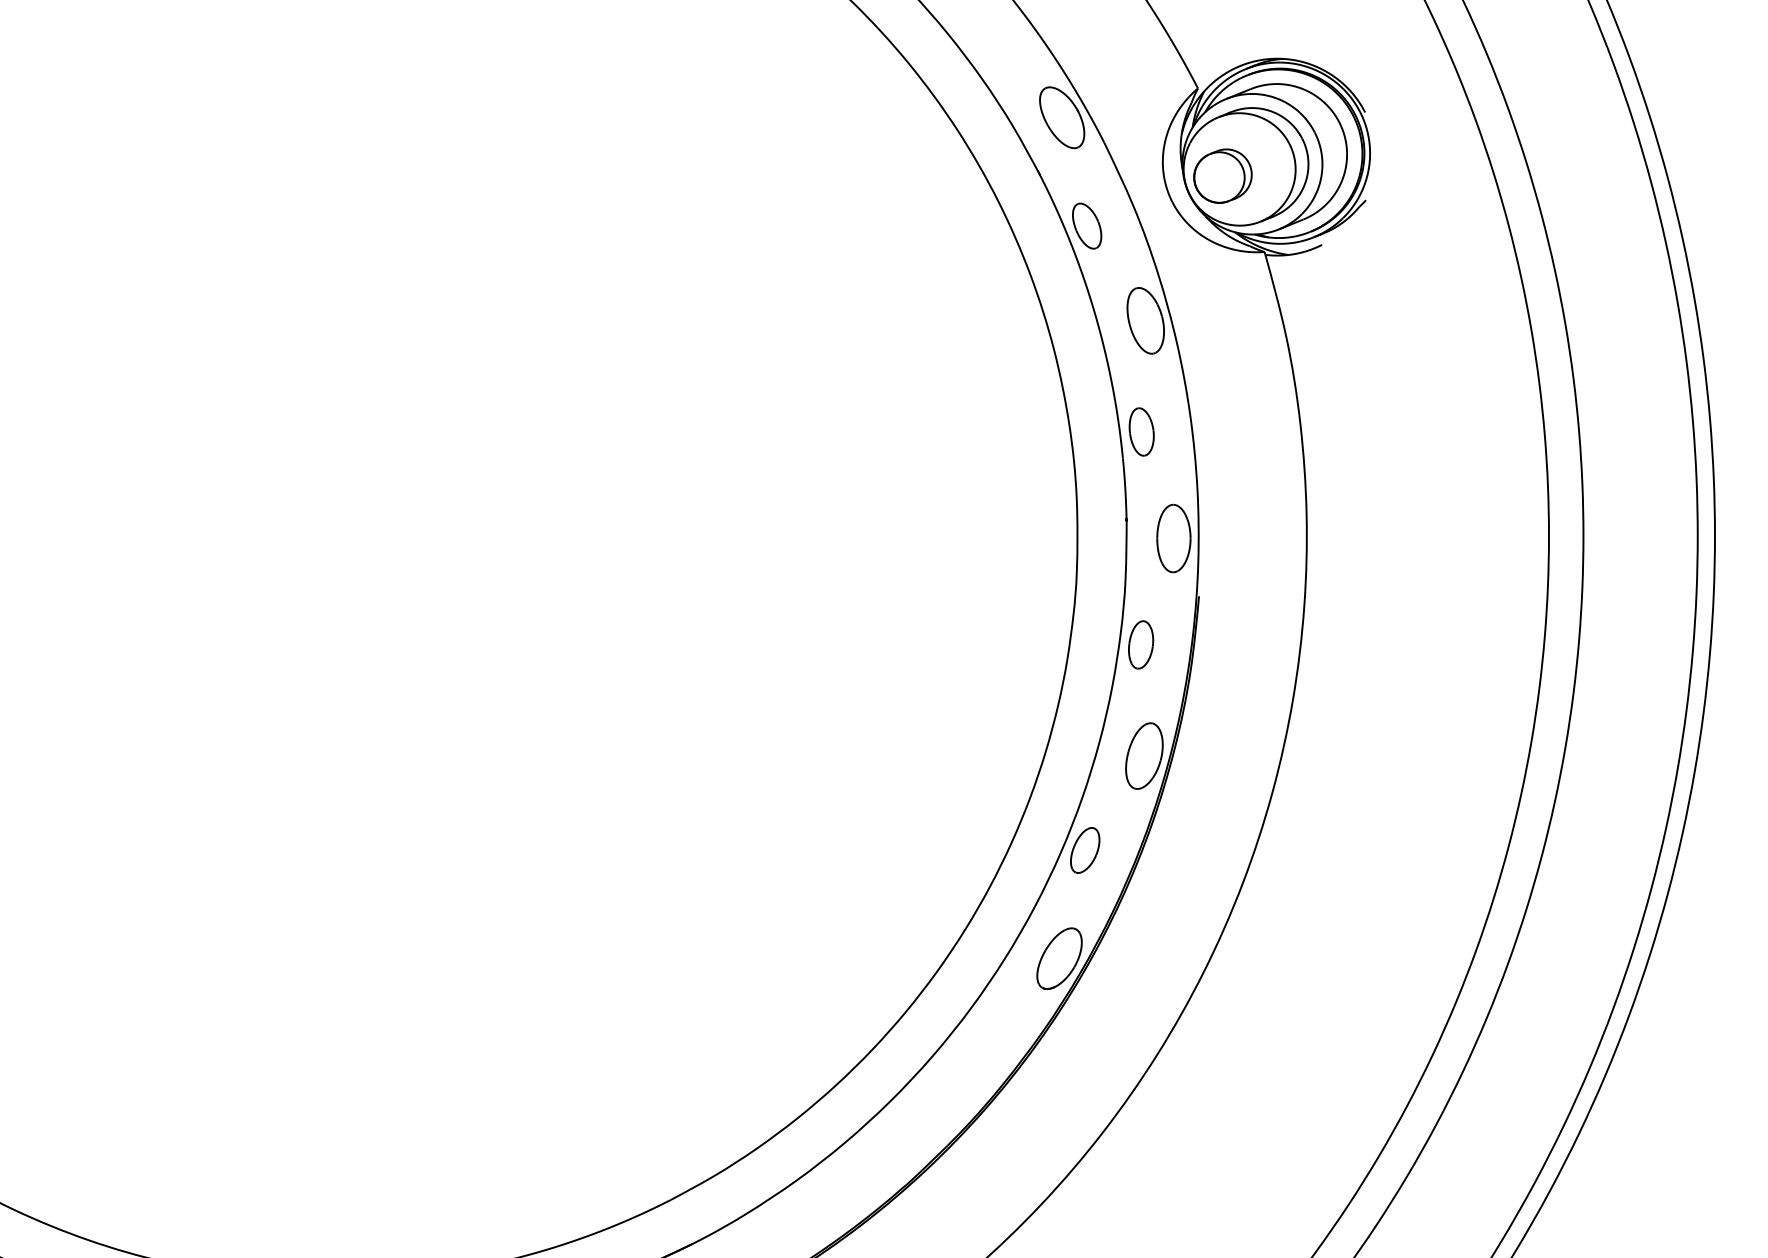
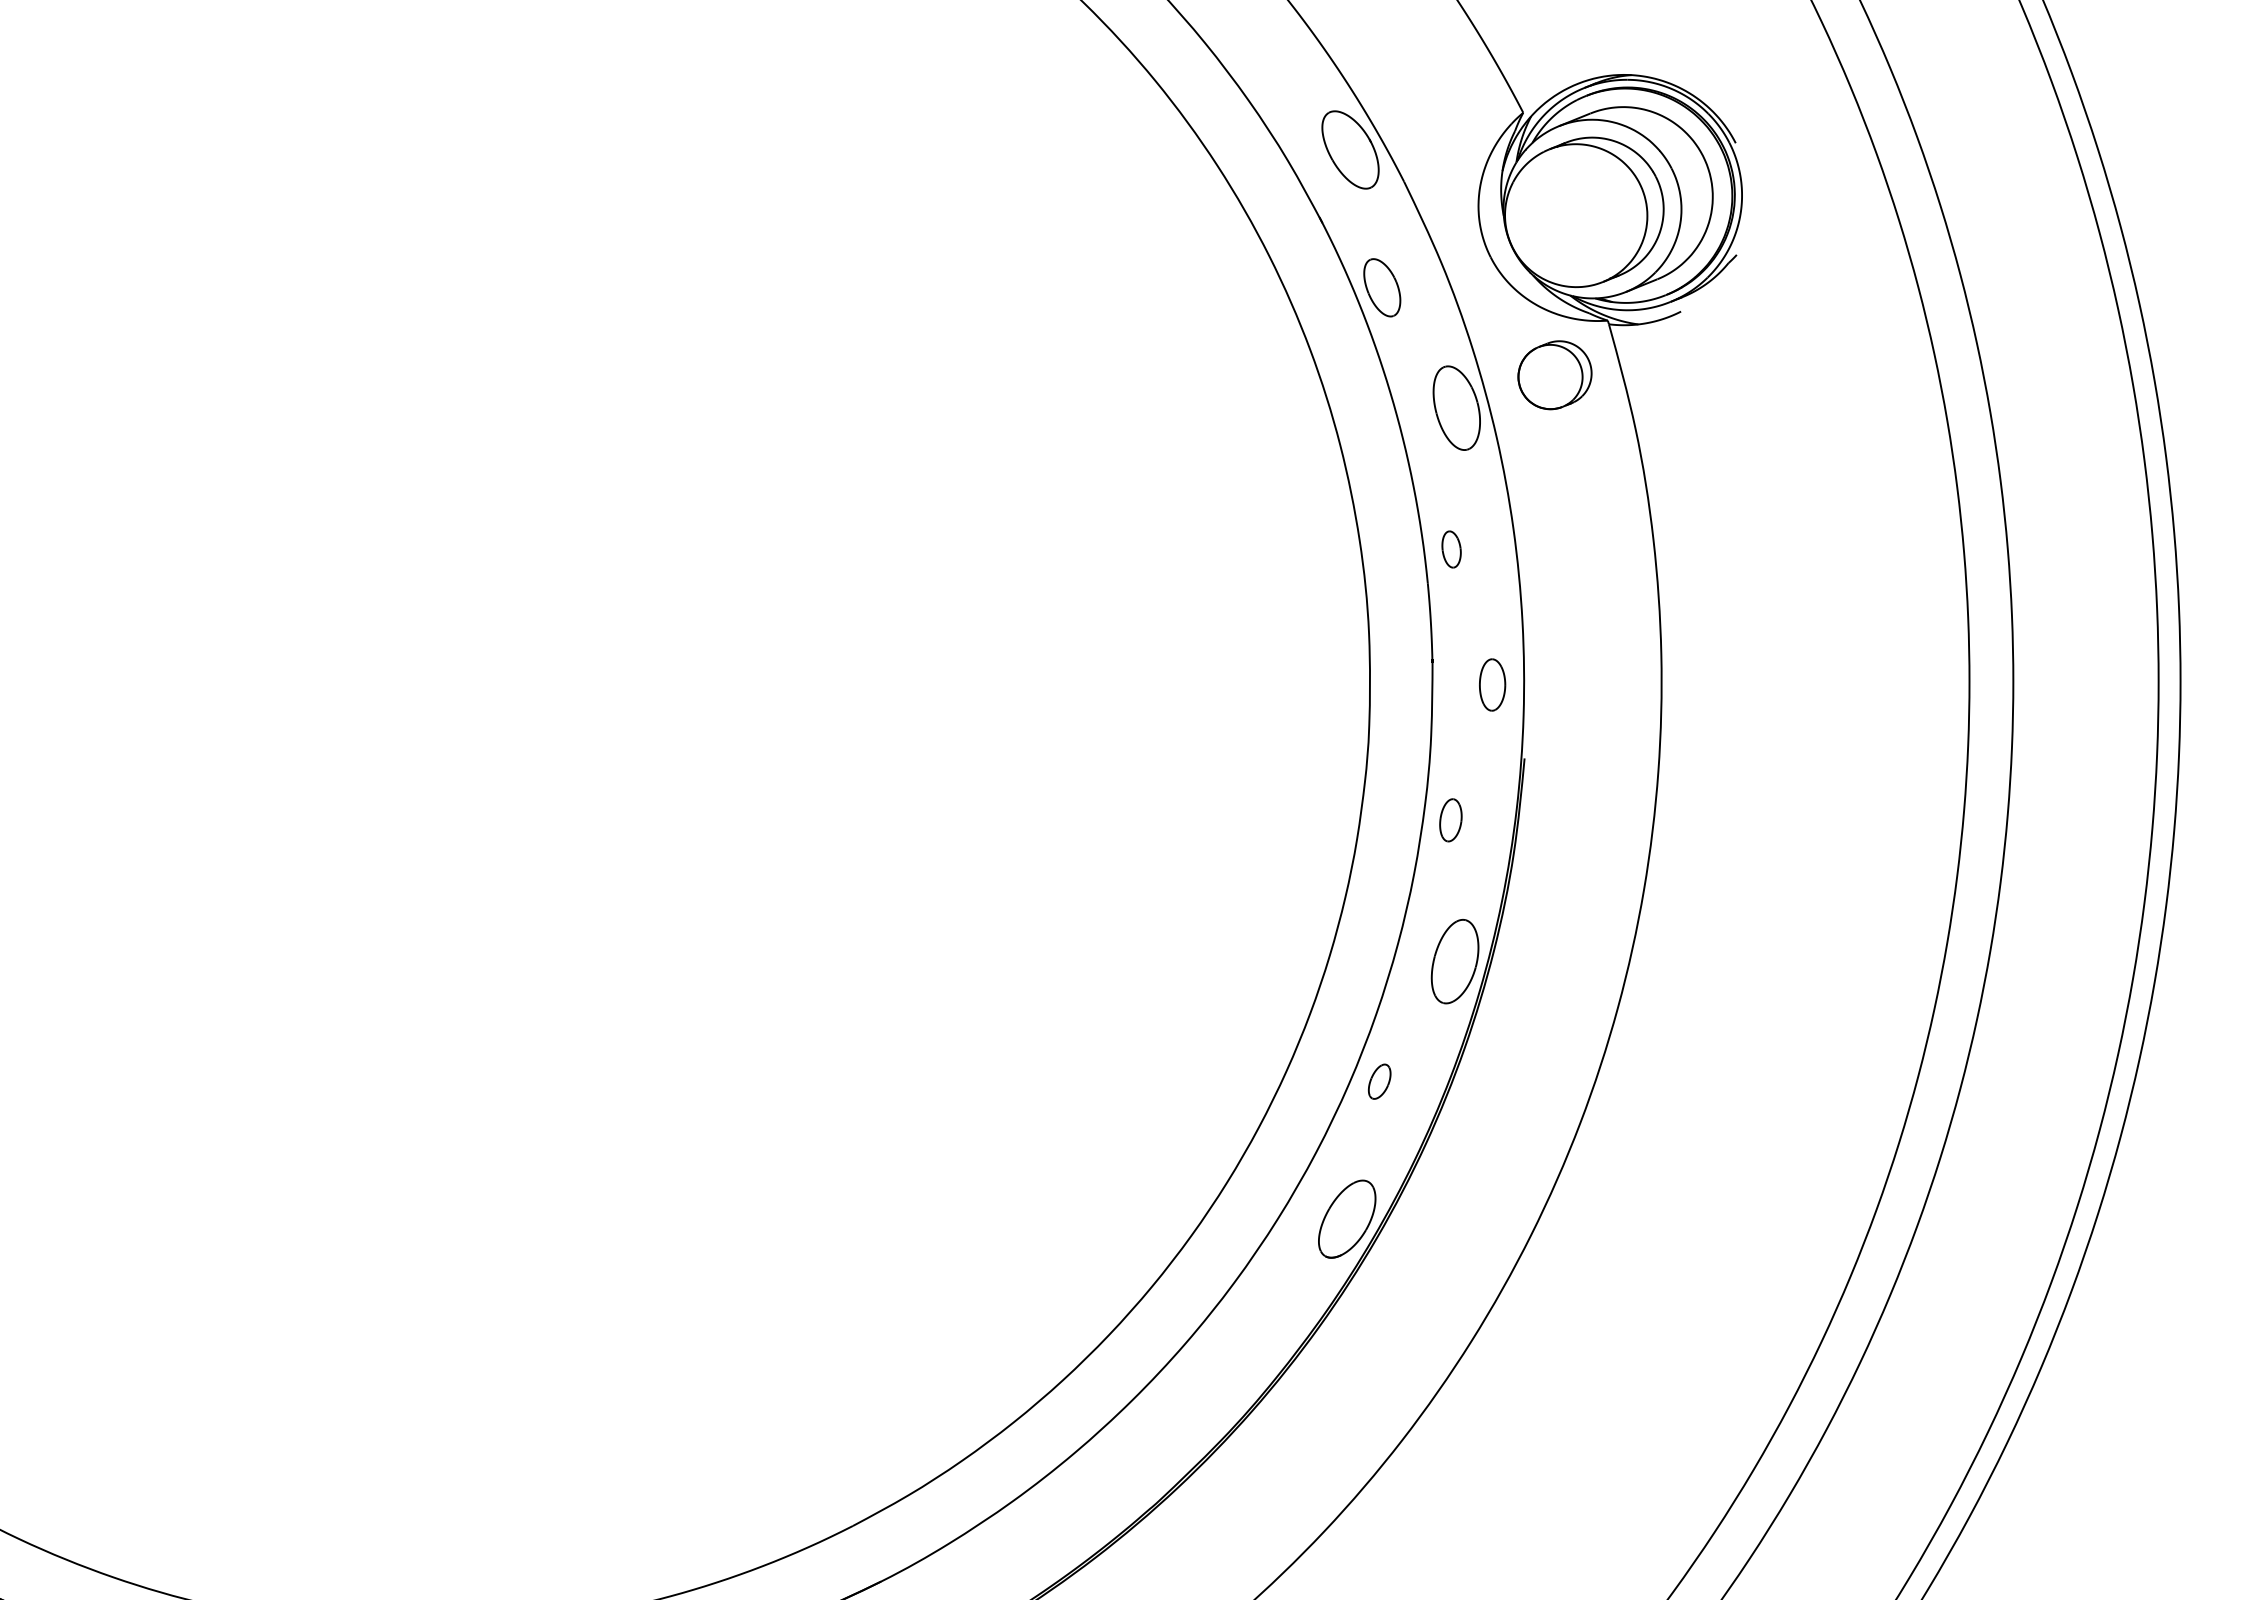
part: (1222, 176) -> (1554, 375), moved
part: (1141, 431) -> (1451, 549), size x0.6
part: (1173, 538) -> (1492, 684), size x0.6
part: (1140, 645) -> (1450, 820), size x0.7
part: (1084, 850) -> (1379, 1081), size x0.6

